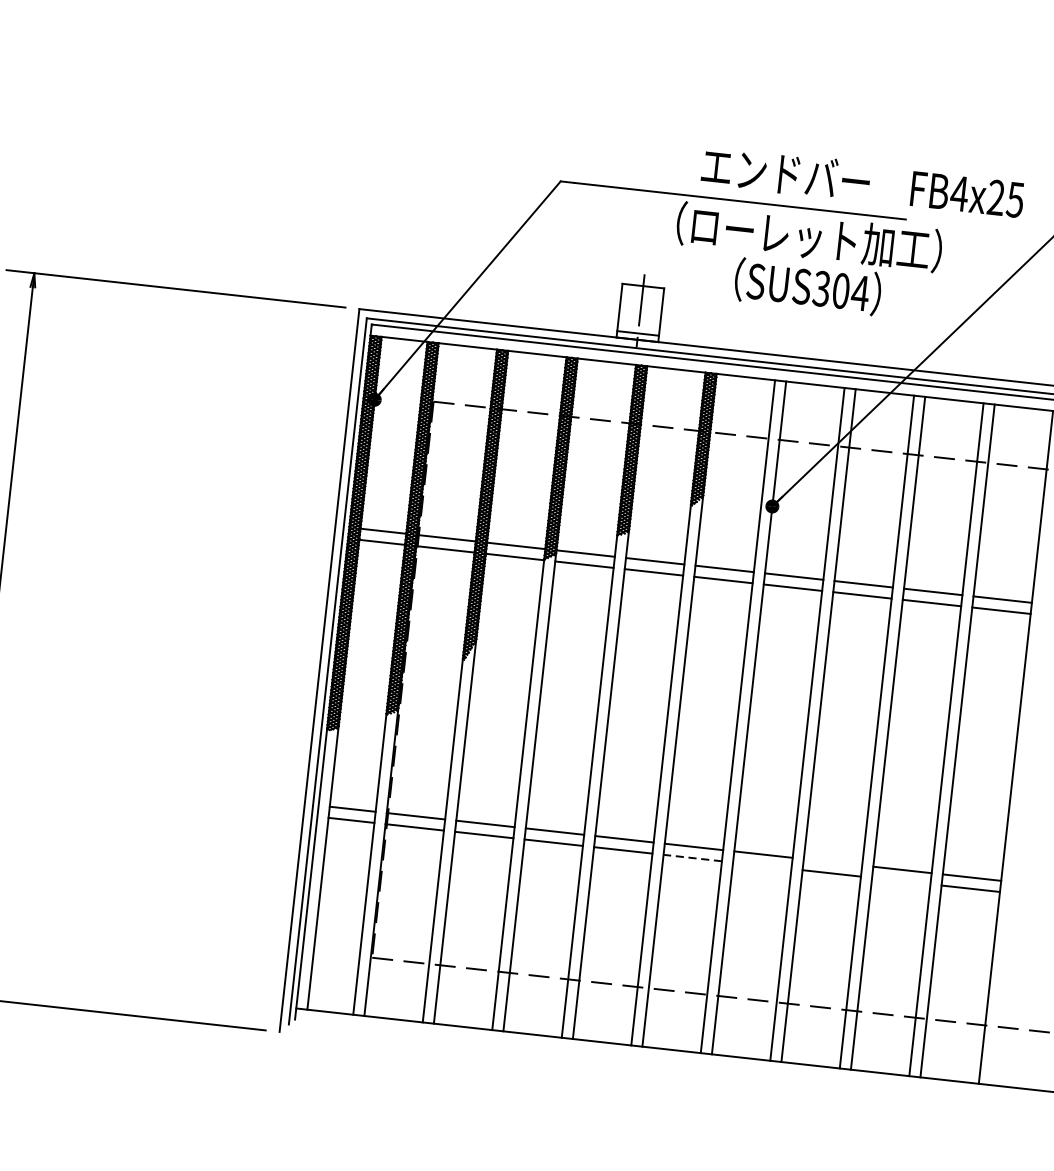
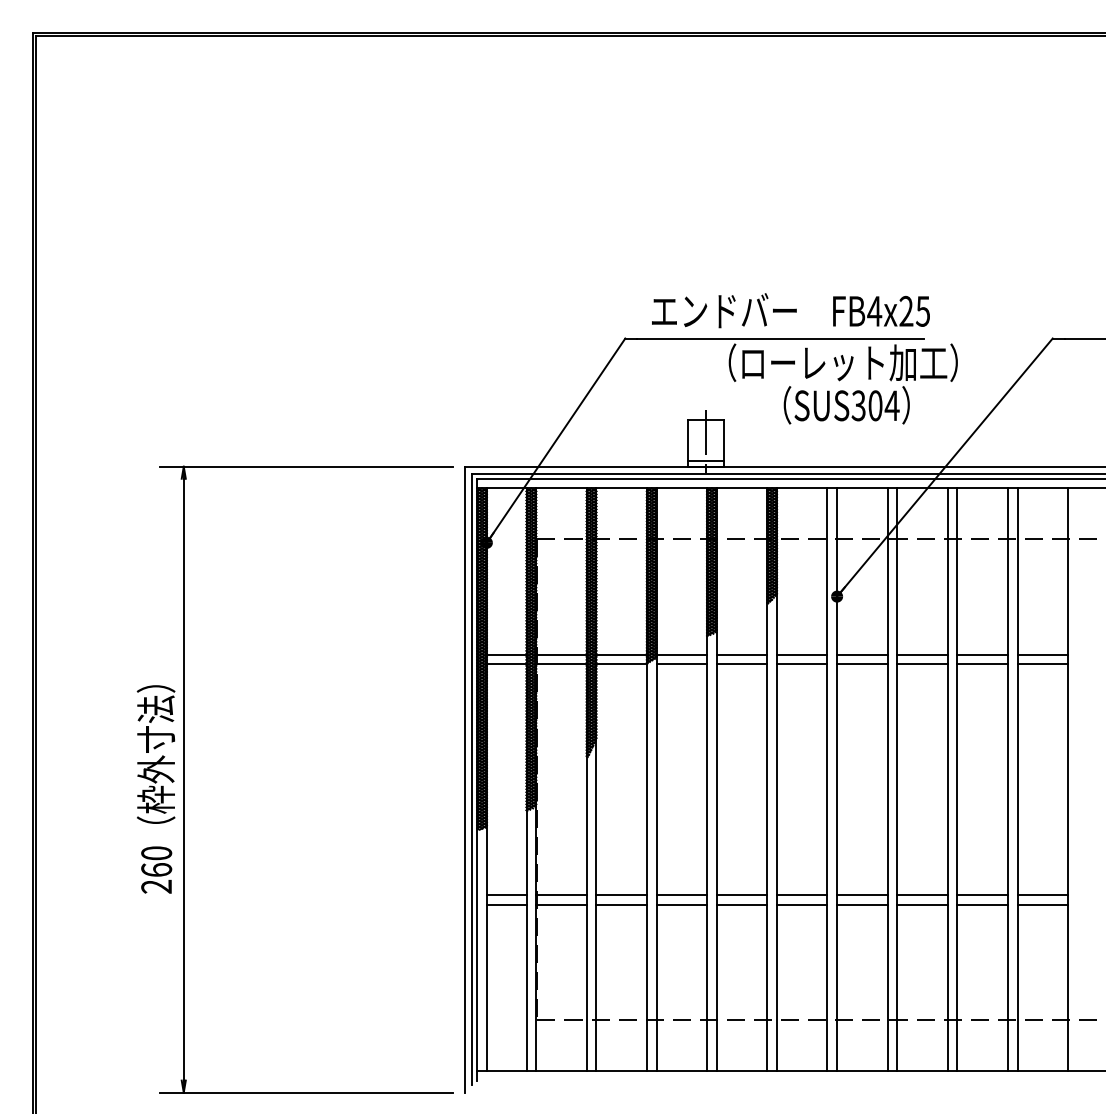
text: (862, 181) -> (790, 310), moved
line: (692, 857) -> (801, 904), dashed -> solid
line: (832, 862) -> (922, 895), added
line: (762, 865) -> (862, 904), added
line: (901, 880) -> (982, 904), added

